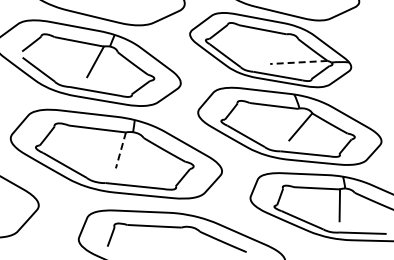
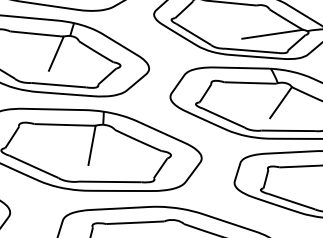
line: (298, 62) -> (272, 34), dashed -> solid
line: (120, 150) -> (91, 145), dashed -> solid

